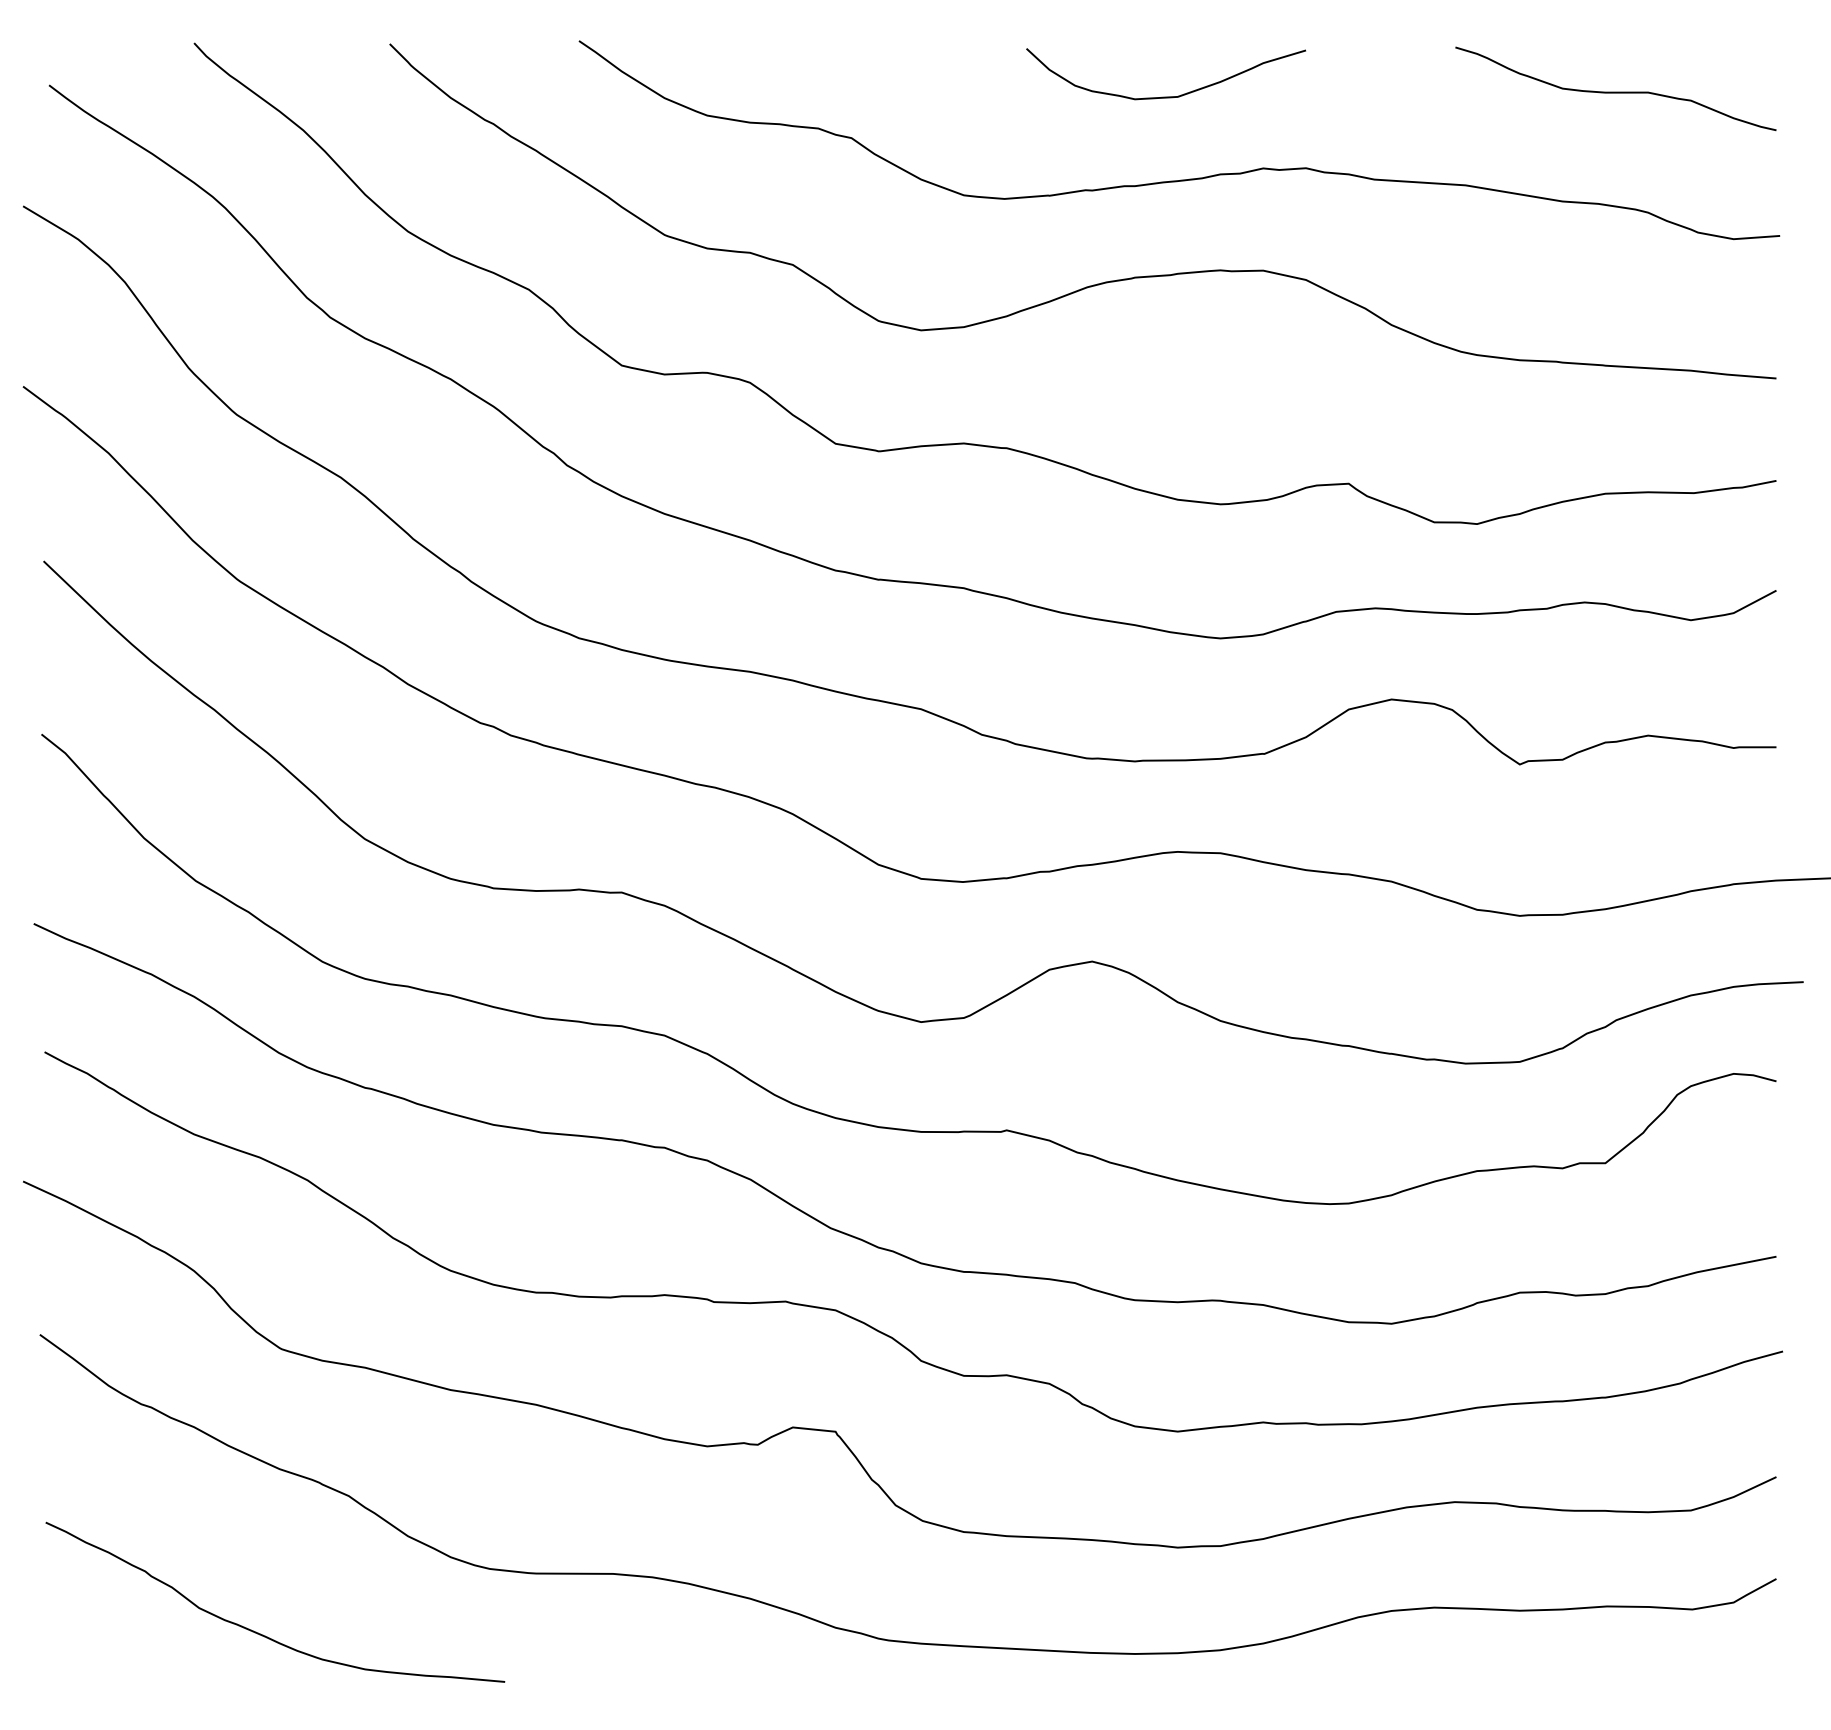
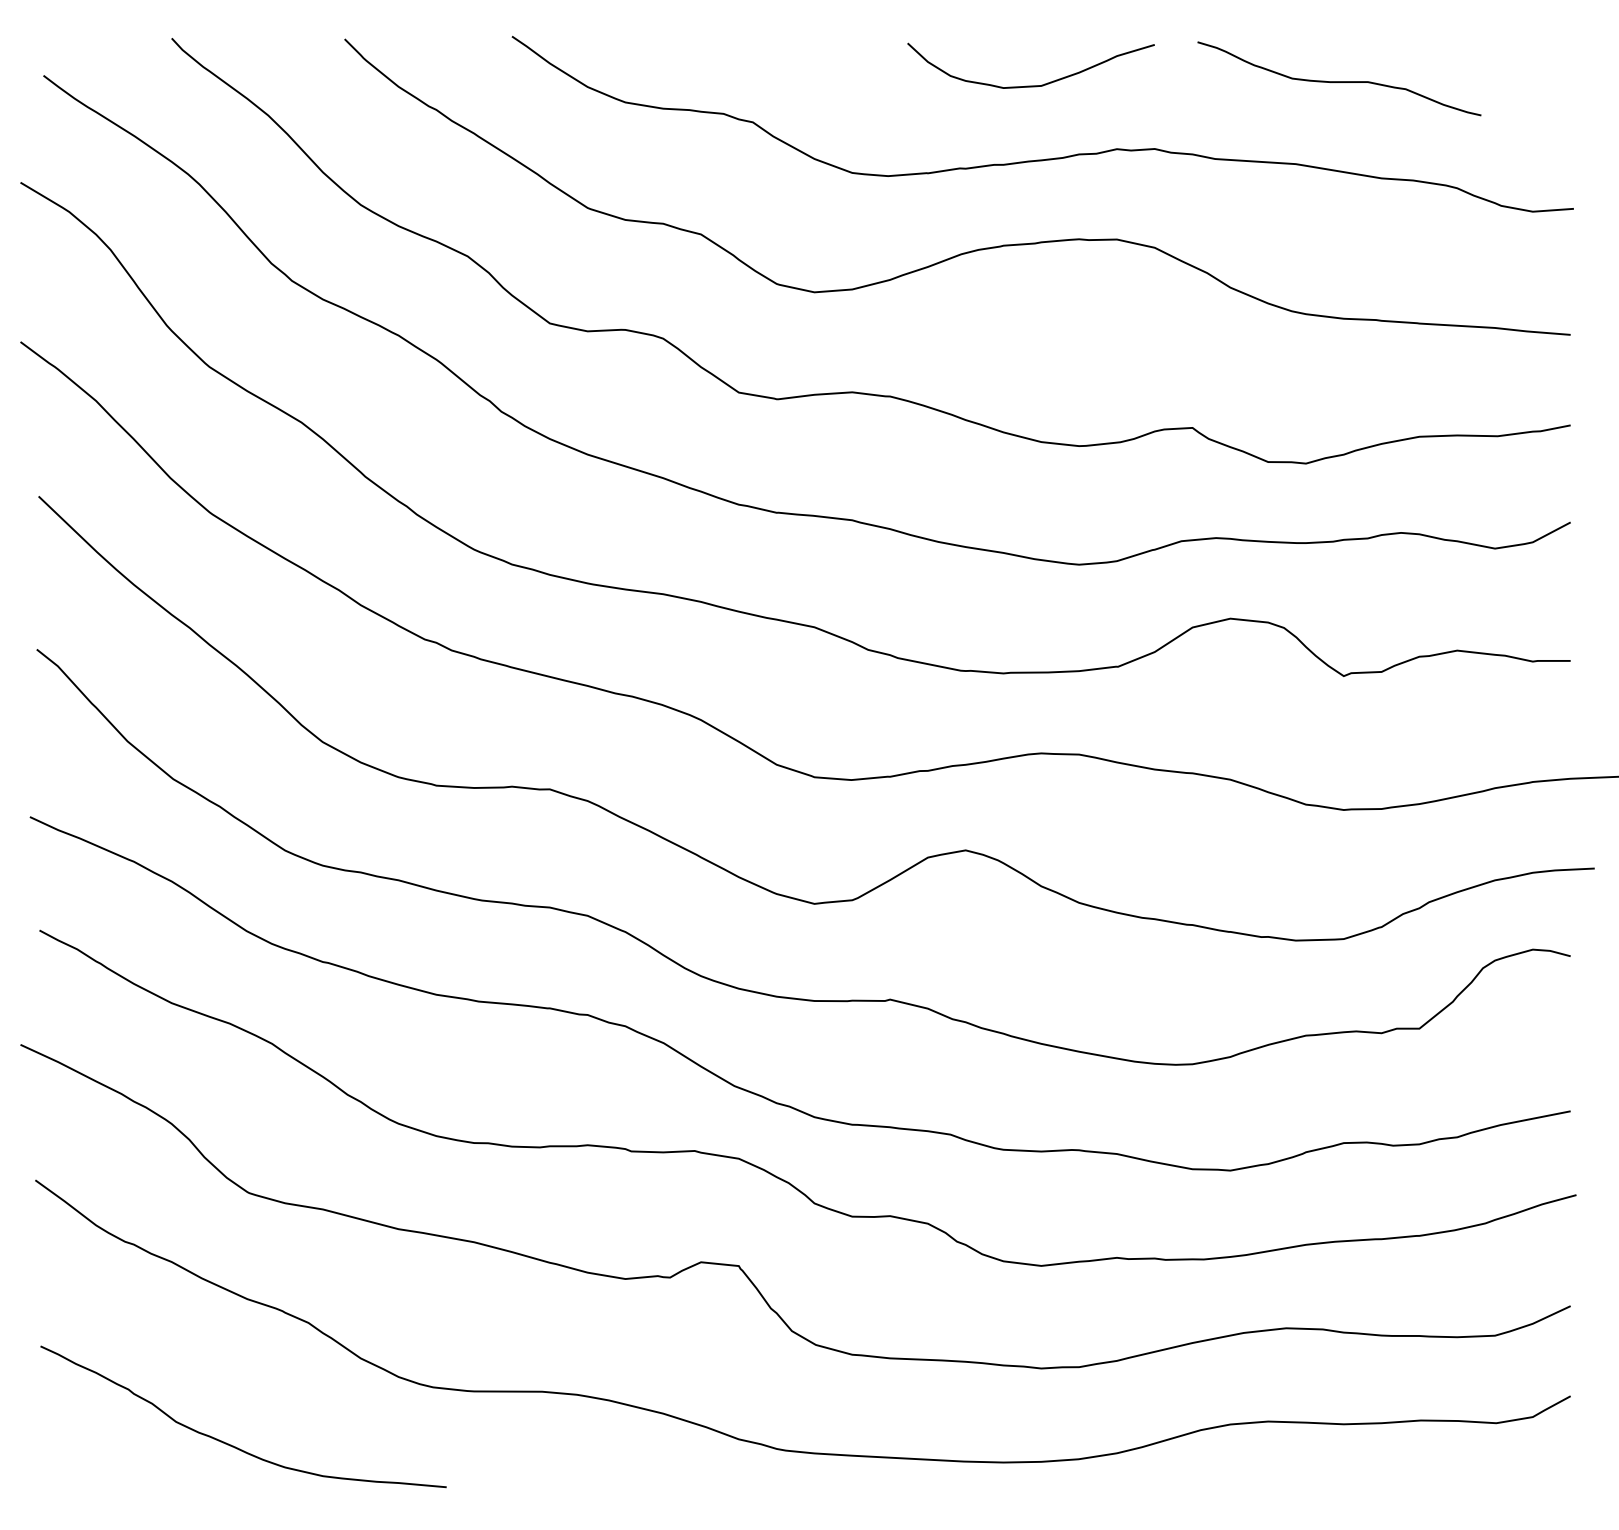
curve: (1615, 91) -> (1339, 81), moved

